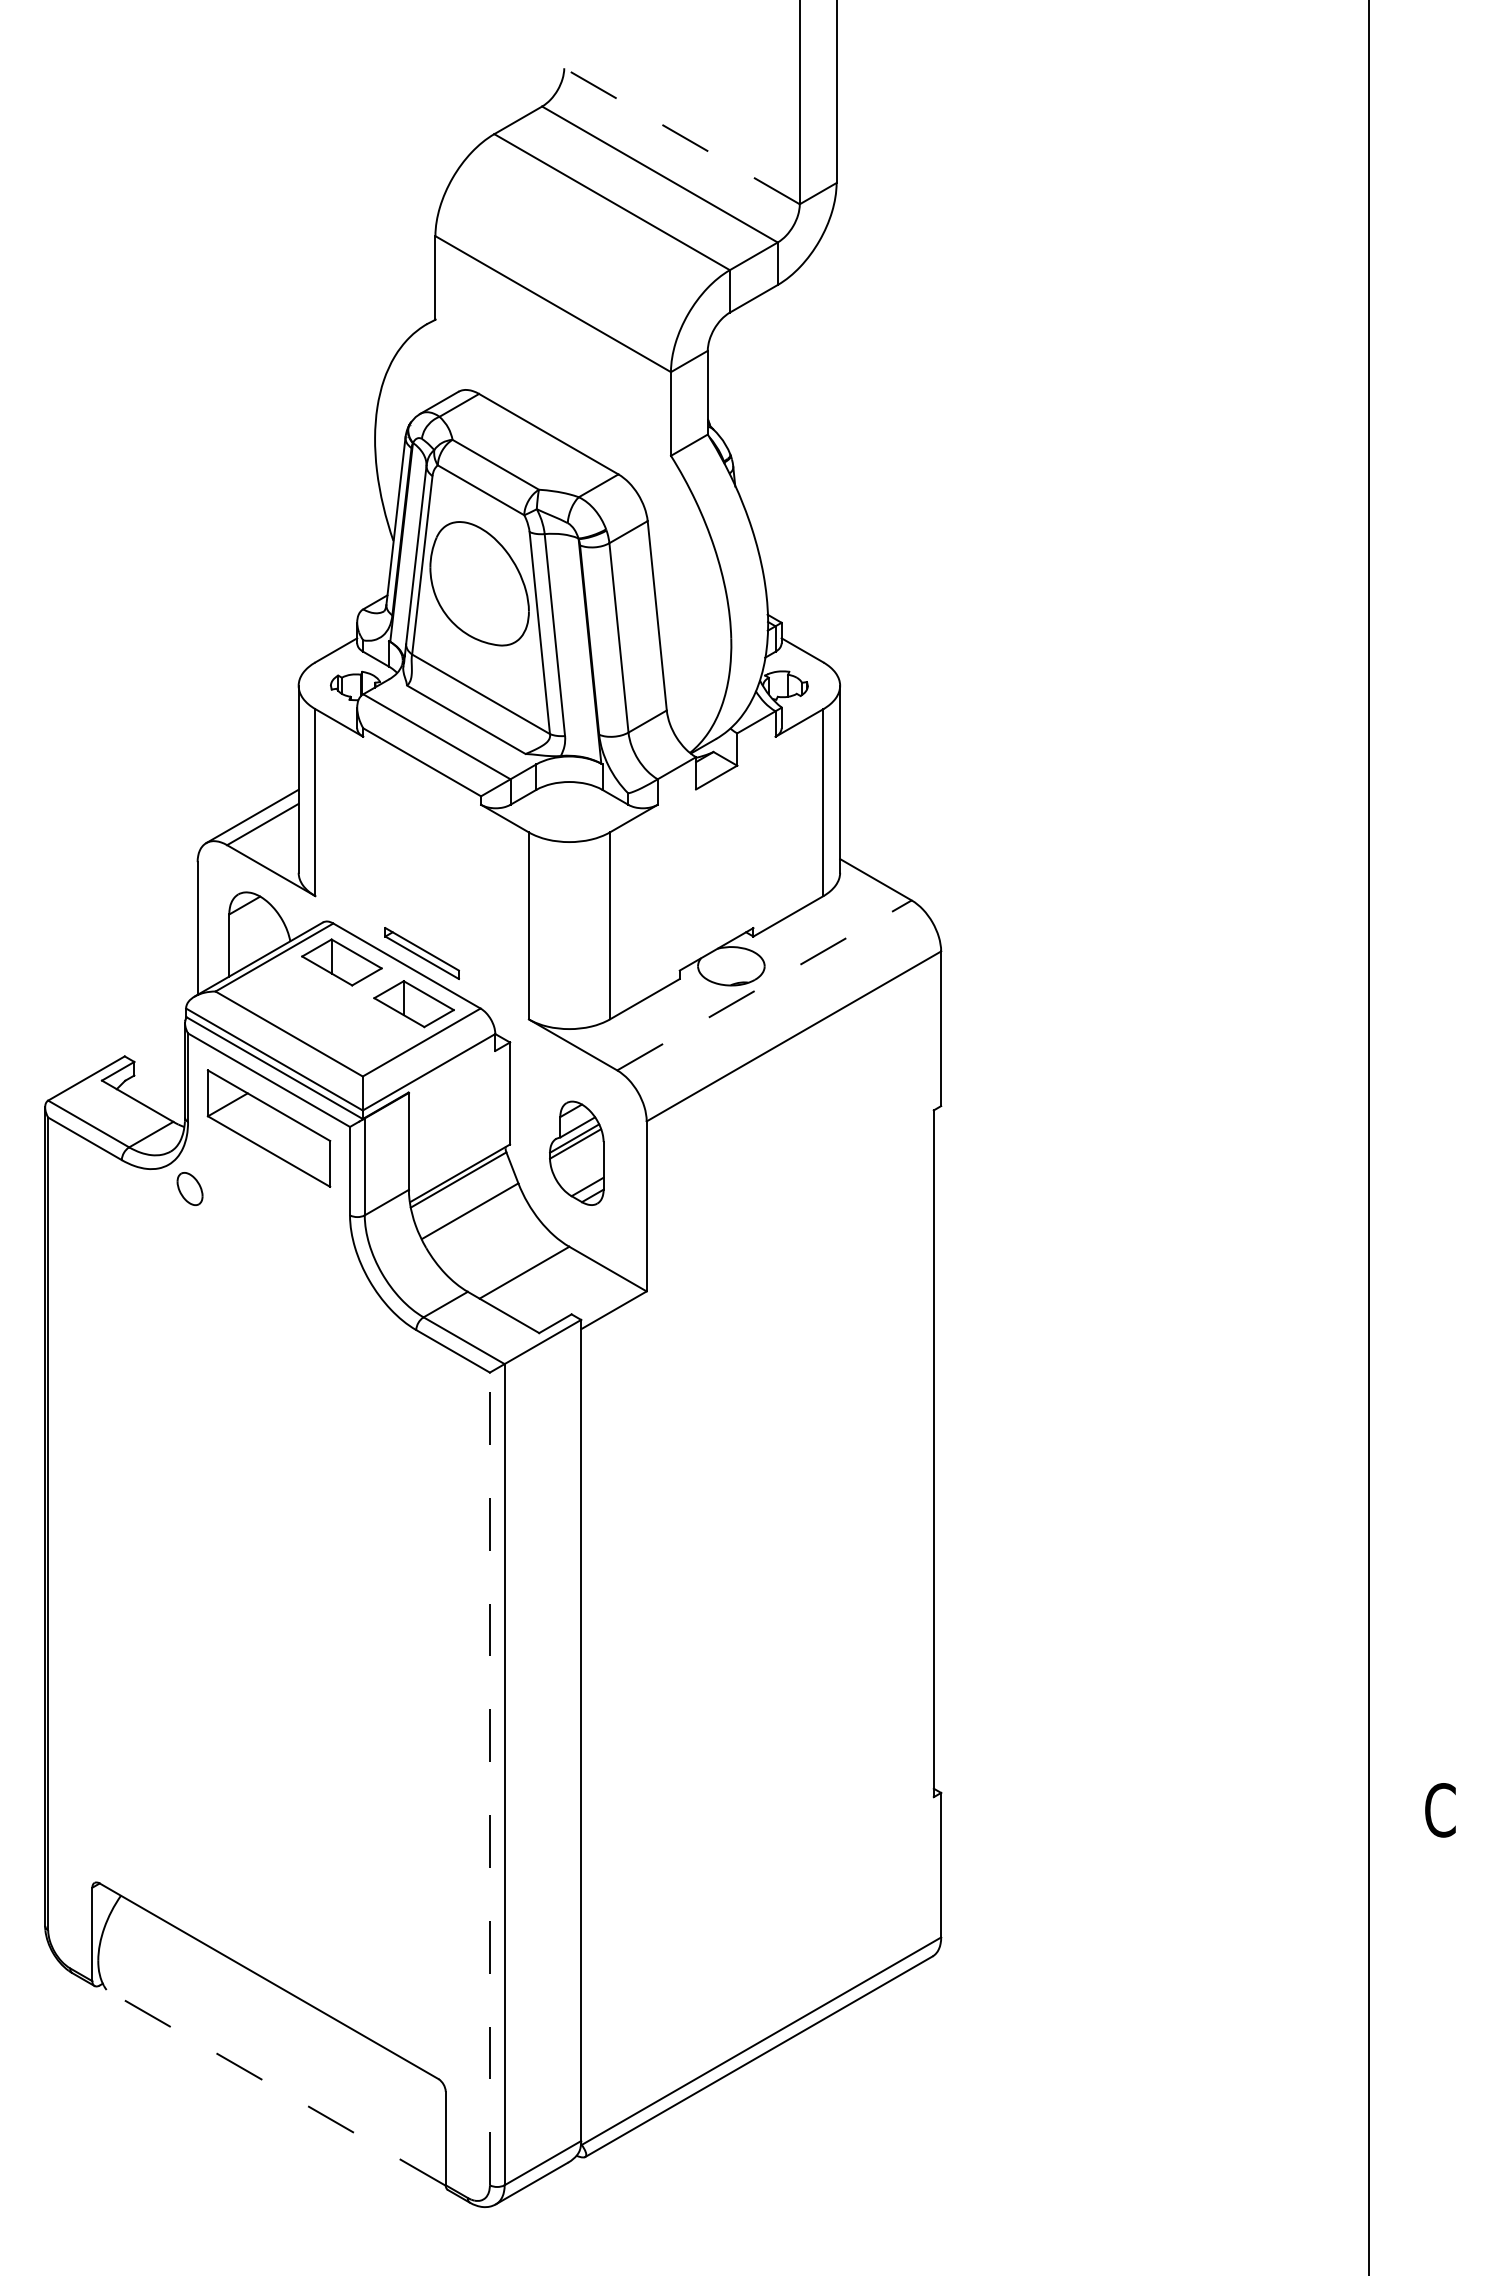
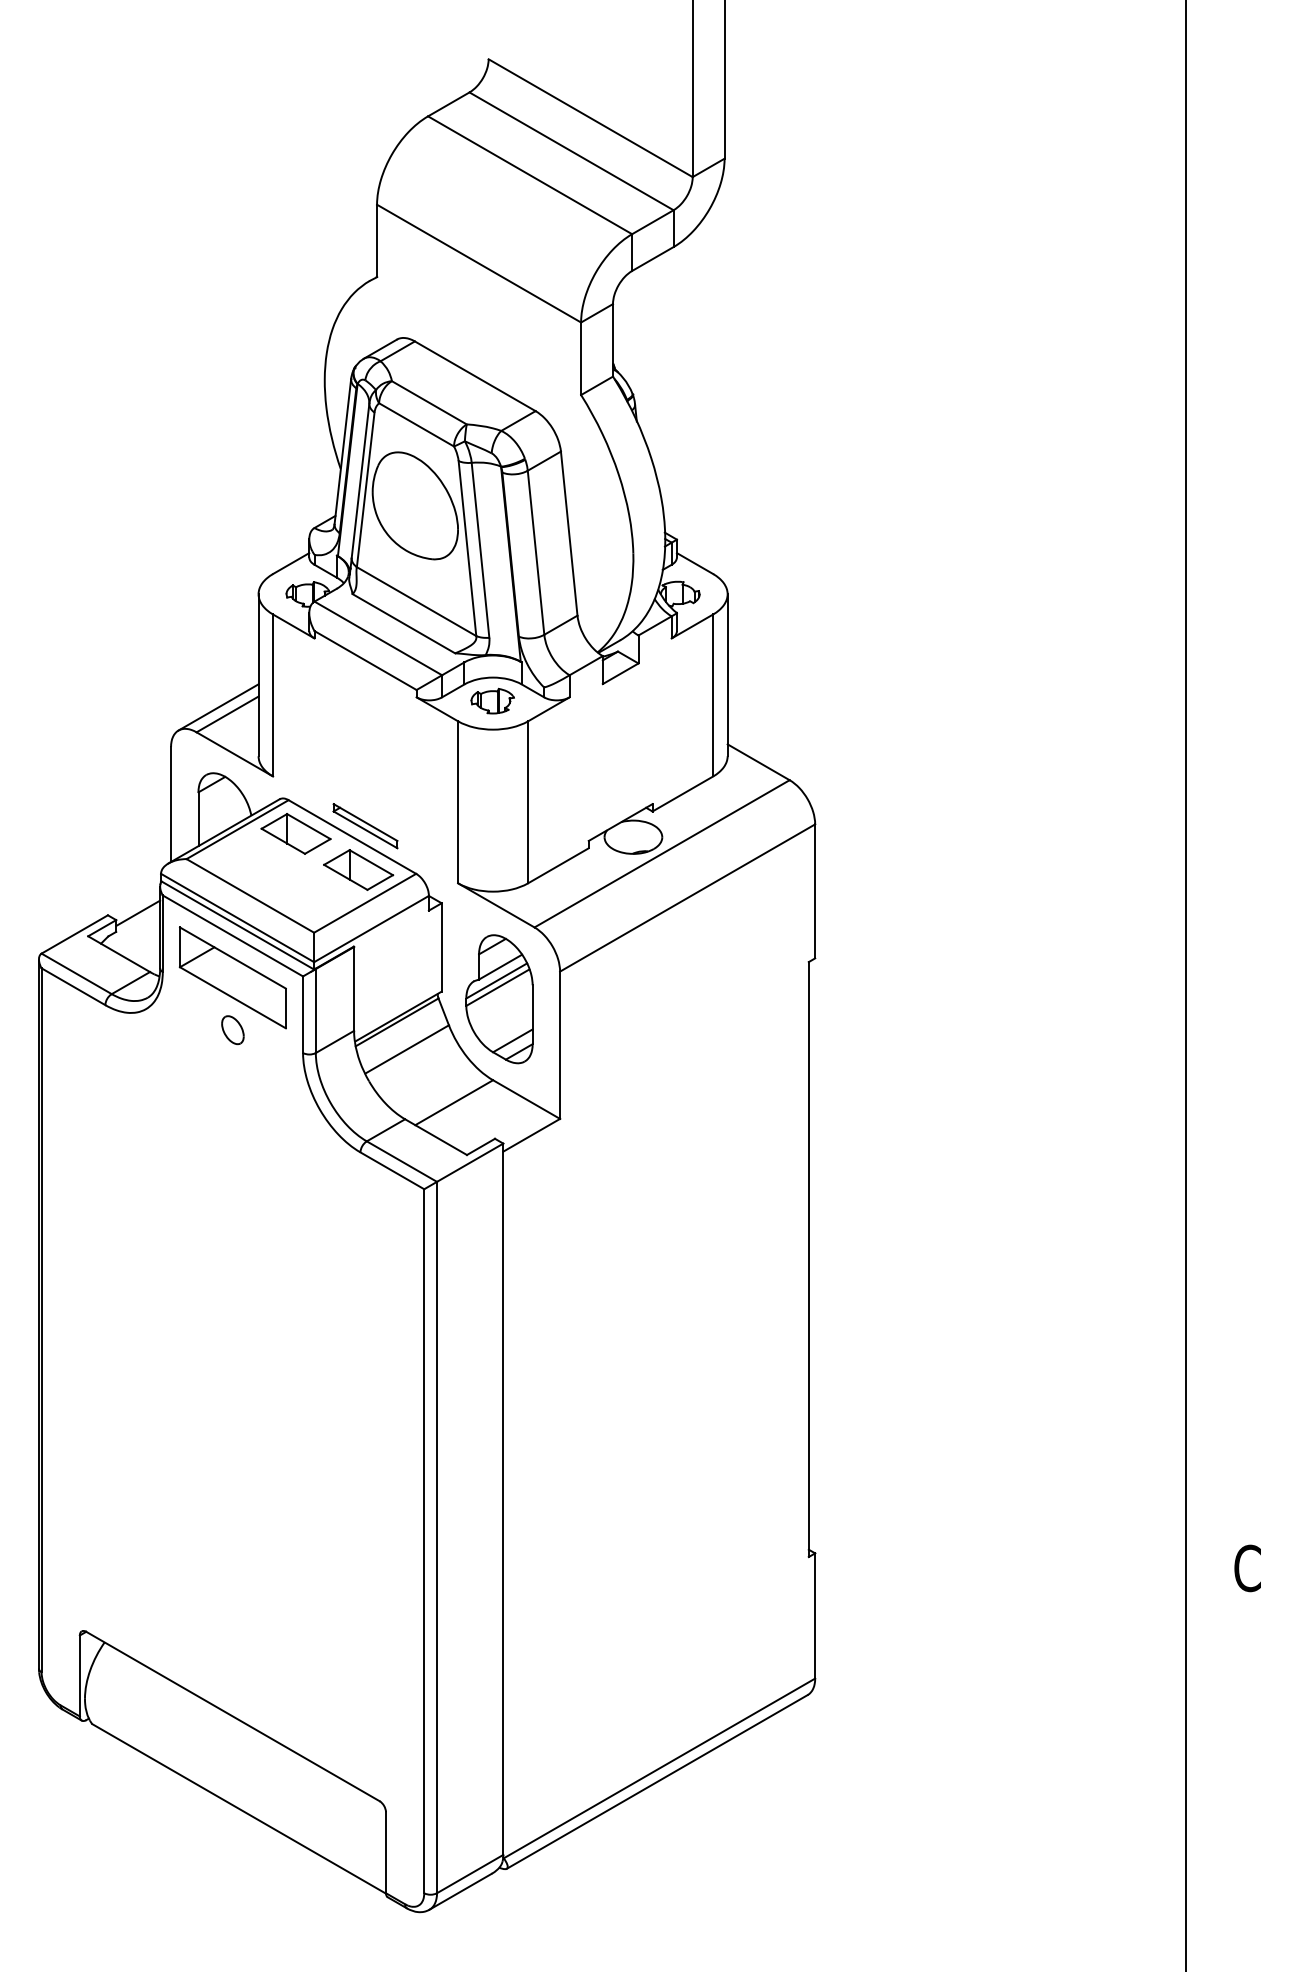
line: (681, 136) -> (590, 118), dashed -> solid
part: (568, 809) -> (492, 701), added
line: (764, 985) -> (662, 853), dashed -> solid
line: (159, 1053) -> (138, 912), added
part: (576, 1153) -> (499, 999), size x1.43
part: (189, 1188) -> (232, 1029), moved
line: (489, 1778) -> (423, 1540), dashed -> solid
line: (276, 2087) -> (239, 1808), dashed -> solid

